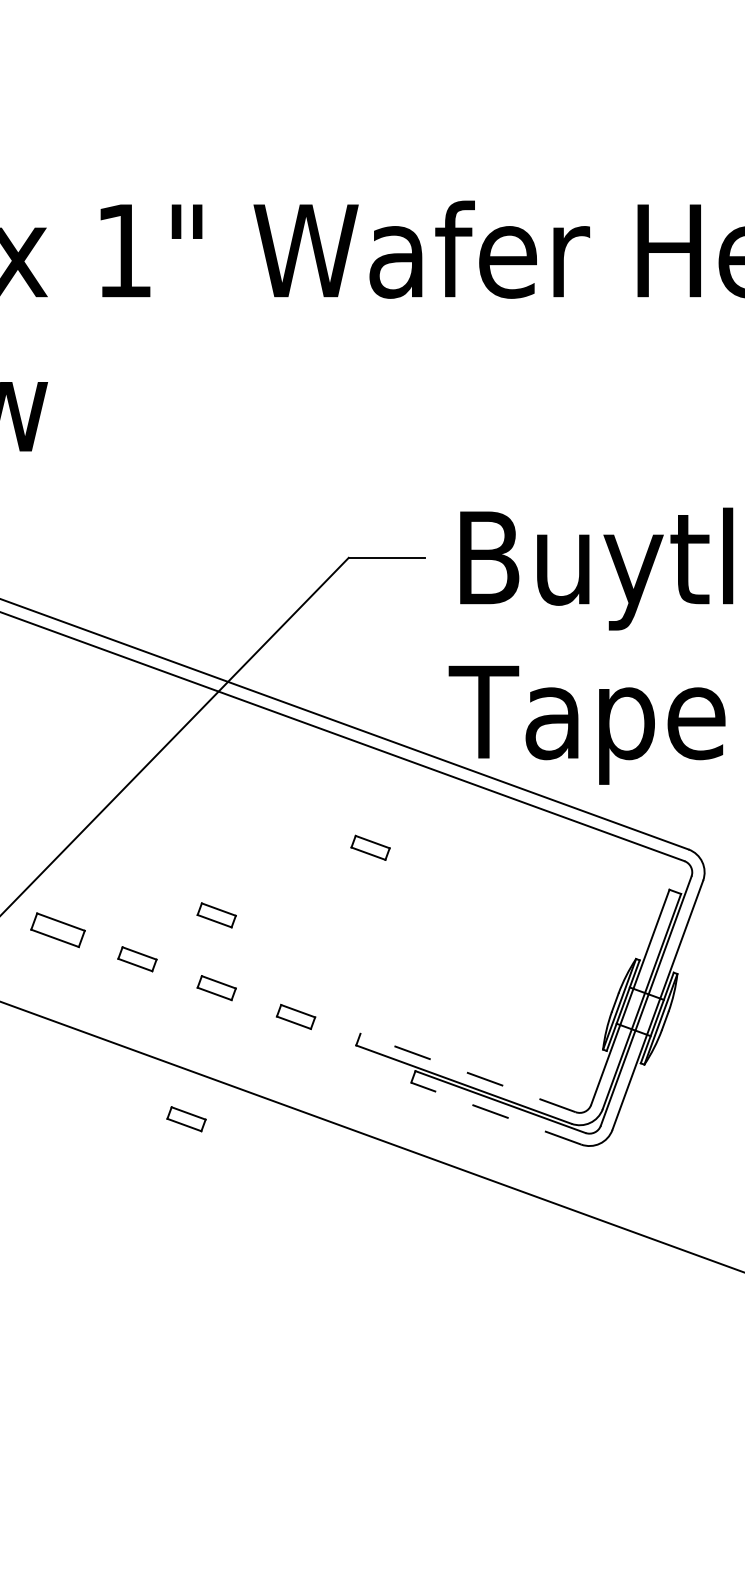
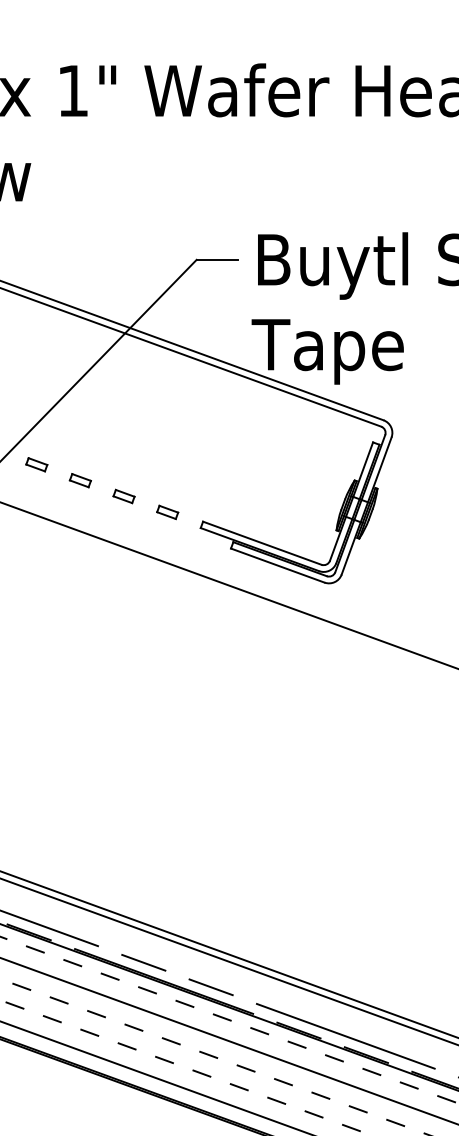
part: (370, 848) -> (208, 419), removed
part: (215, 915) -> (123, 456), removed
part: (57, 929) -> (36, 464), size x0.71
line: (468, 1073) -> (262, 543), dashed -> solid
line: (495, 1113) -> (277, 565), dashed -> solid
part: (184, 1118) -> (106, 568), removed

